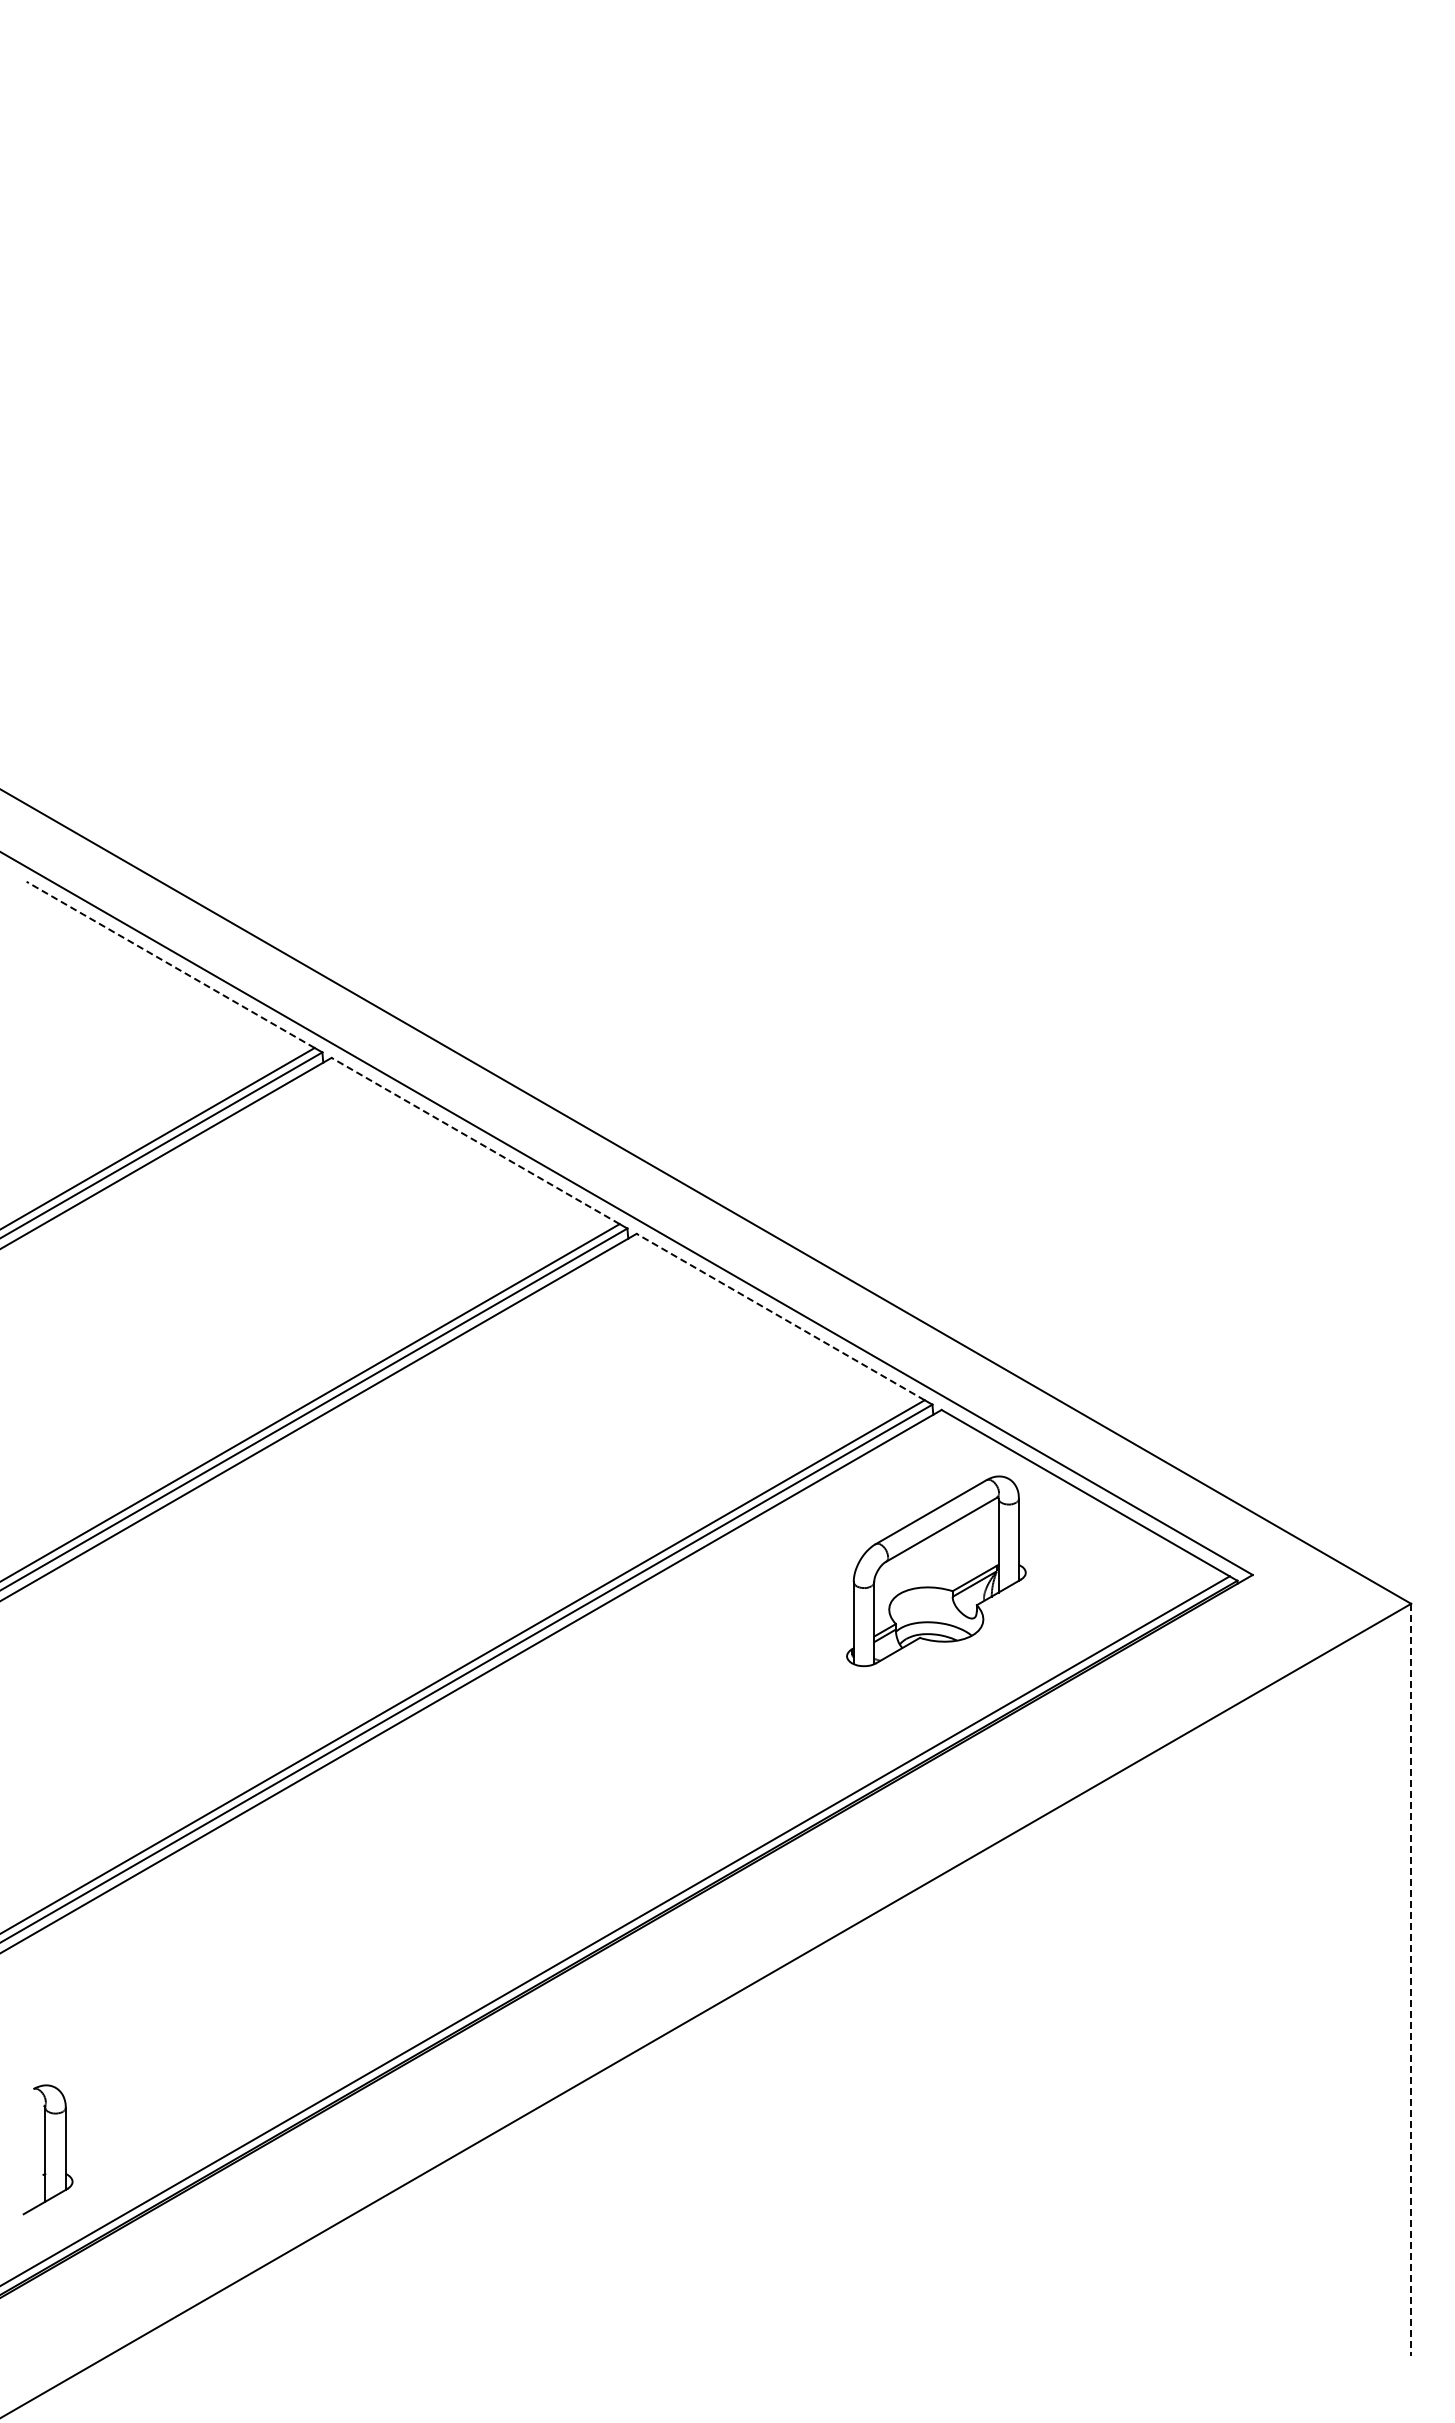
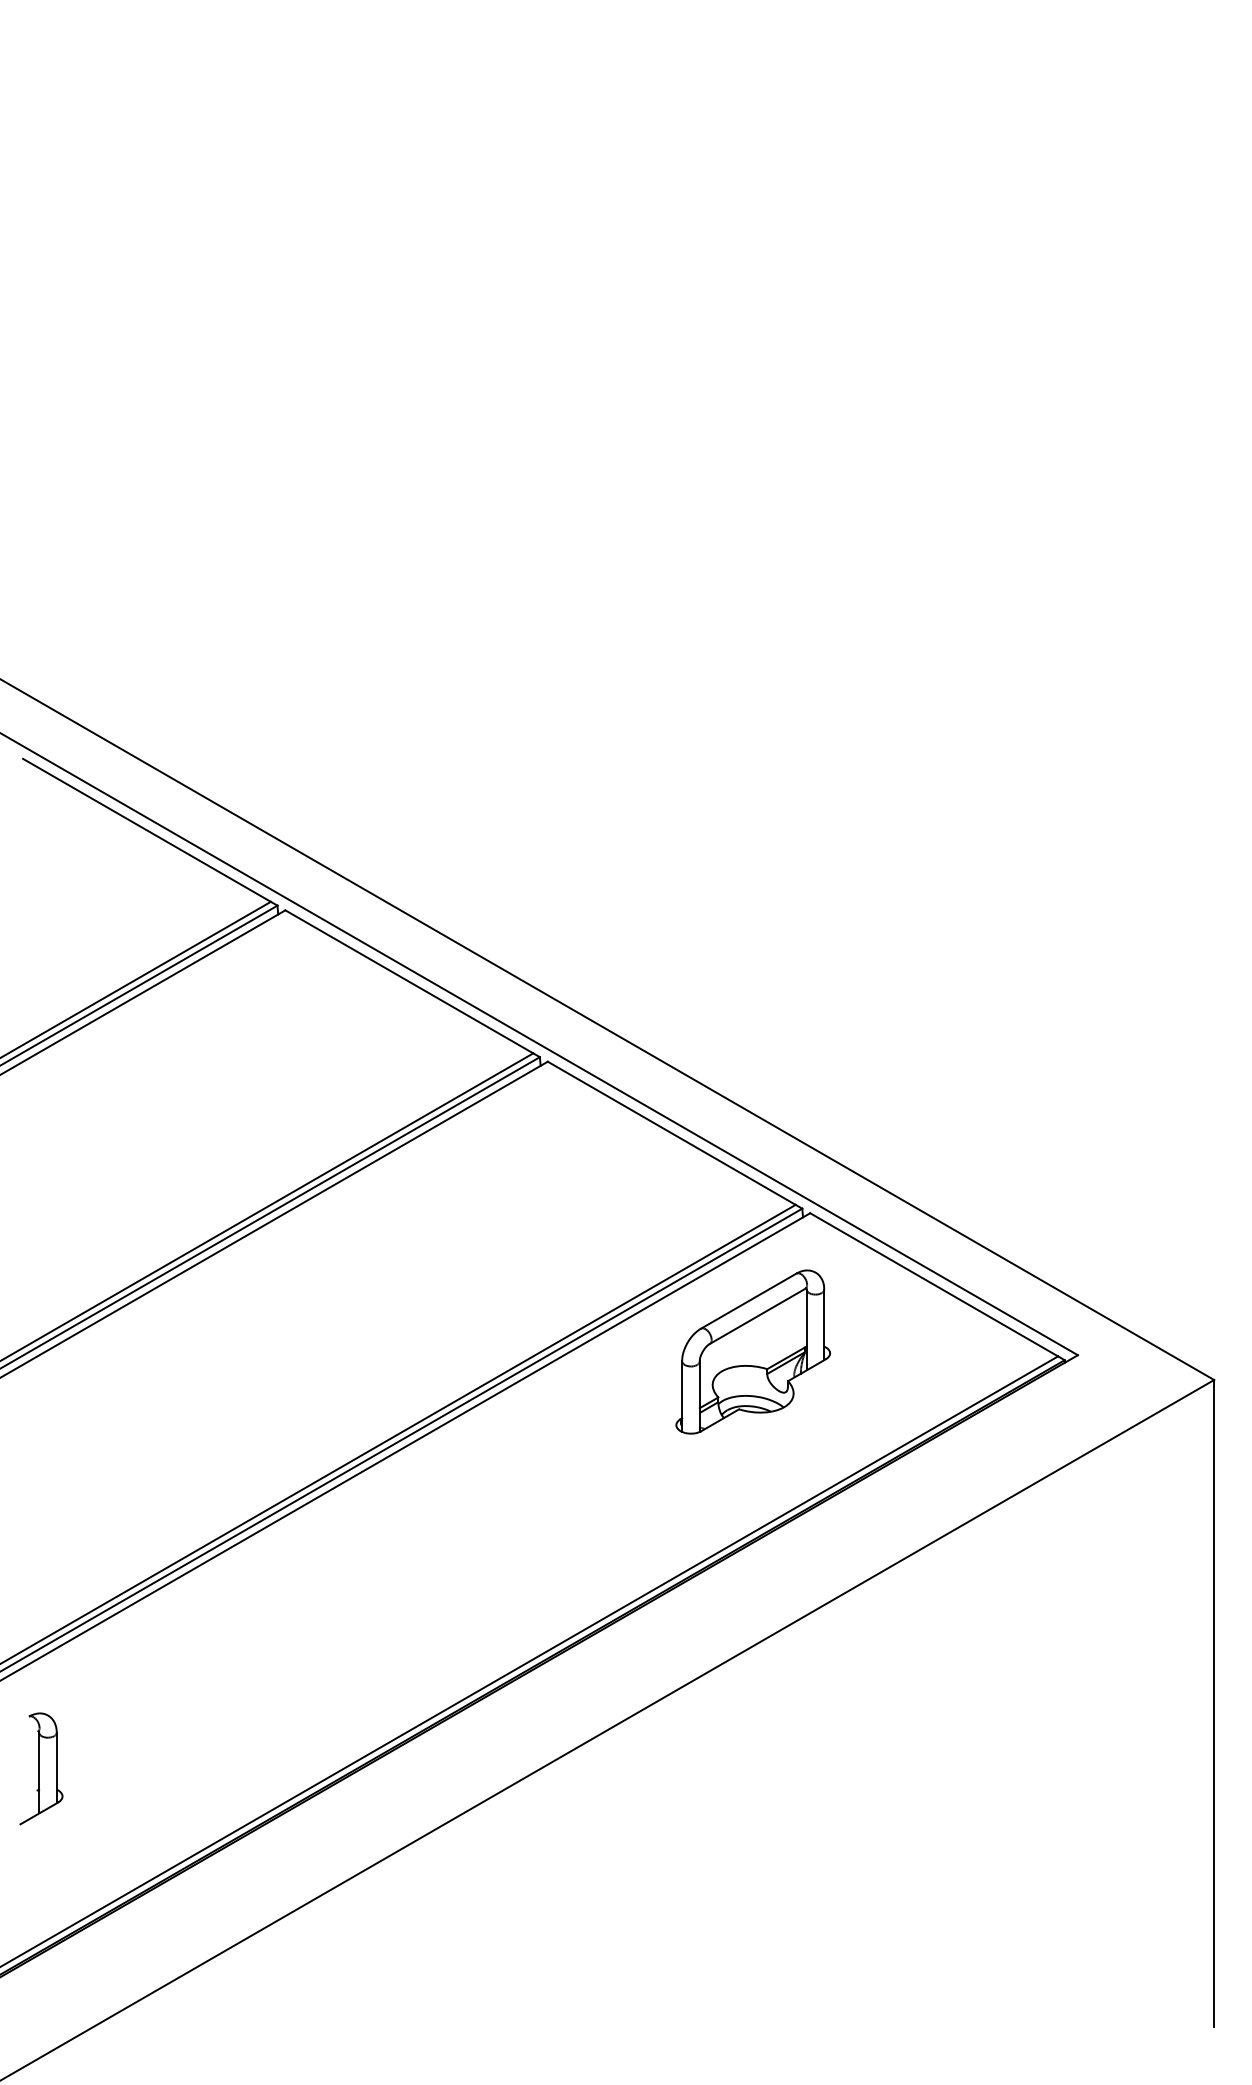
line: (170, 964) -> (146, 830), dashed -> solid
line: (475, 1140) -> (409, 981), dashed -> solid
line: (780, 1316) -> (671, 1132), dashed -> solid
part: (936, 1571) -> (753, 1352), moved
line: (1411, 1979) -> (1214, 1703), dashed -> solid
part: (47, 2149) -> (40, 1768), moved

